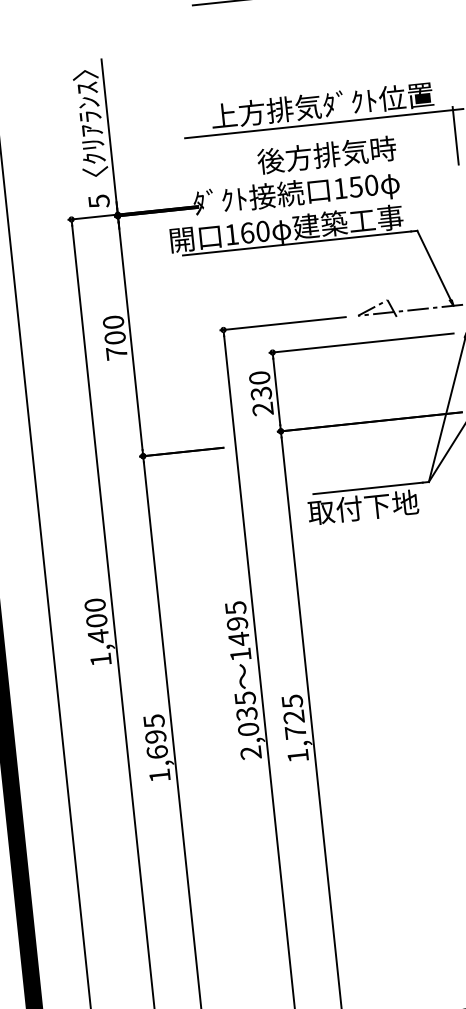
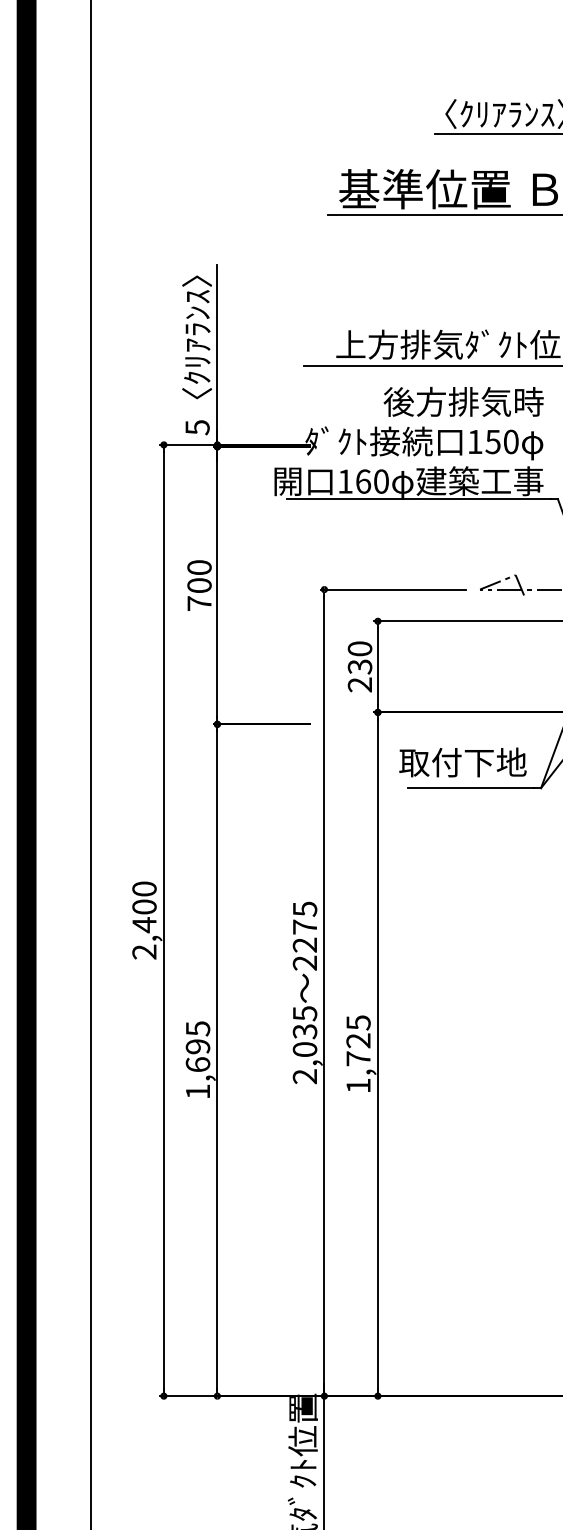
text: (362, 507) -> (462, 762), moved
text: (238, 638) -> (304, 944), 1495 -> 2275
text: (100, 659) -> (144, 951), 1,400 -> 2,400

